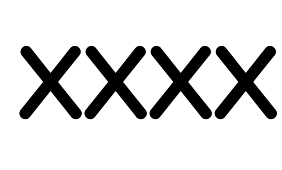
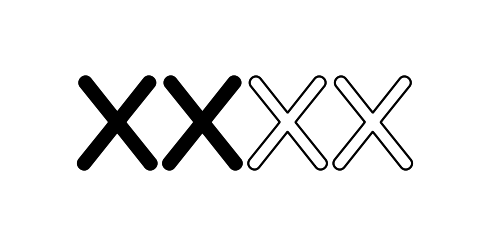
fill: (180, 82) -> (287, 122), removed
fill: (245, 82) -> (372, 122), removed

